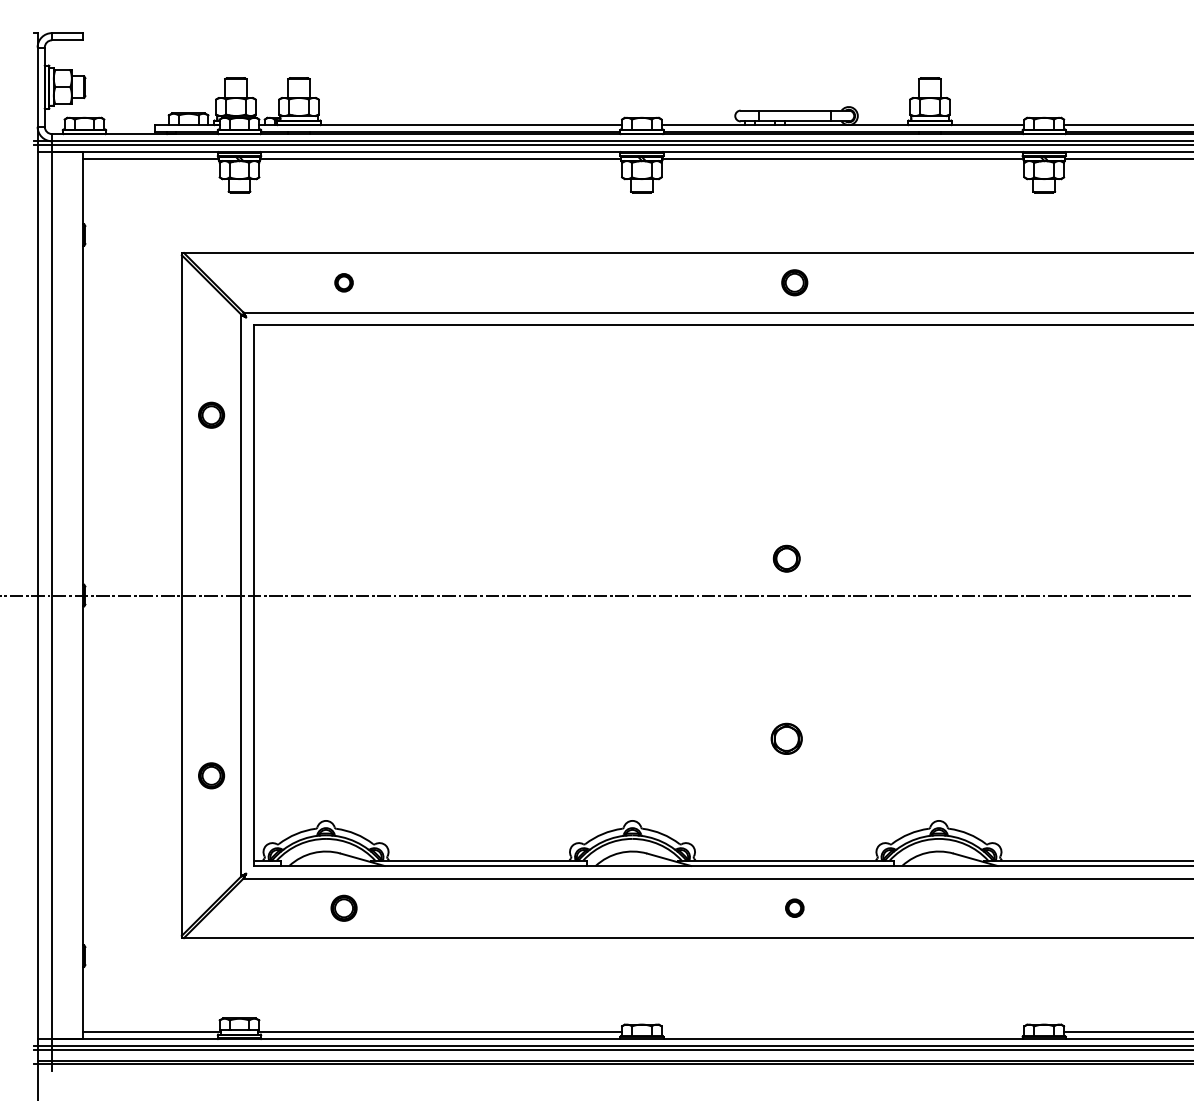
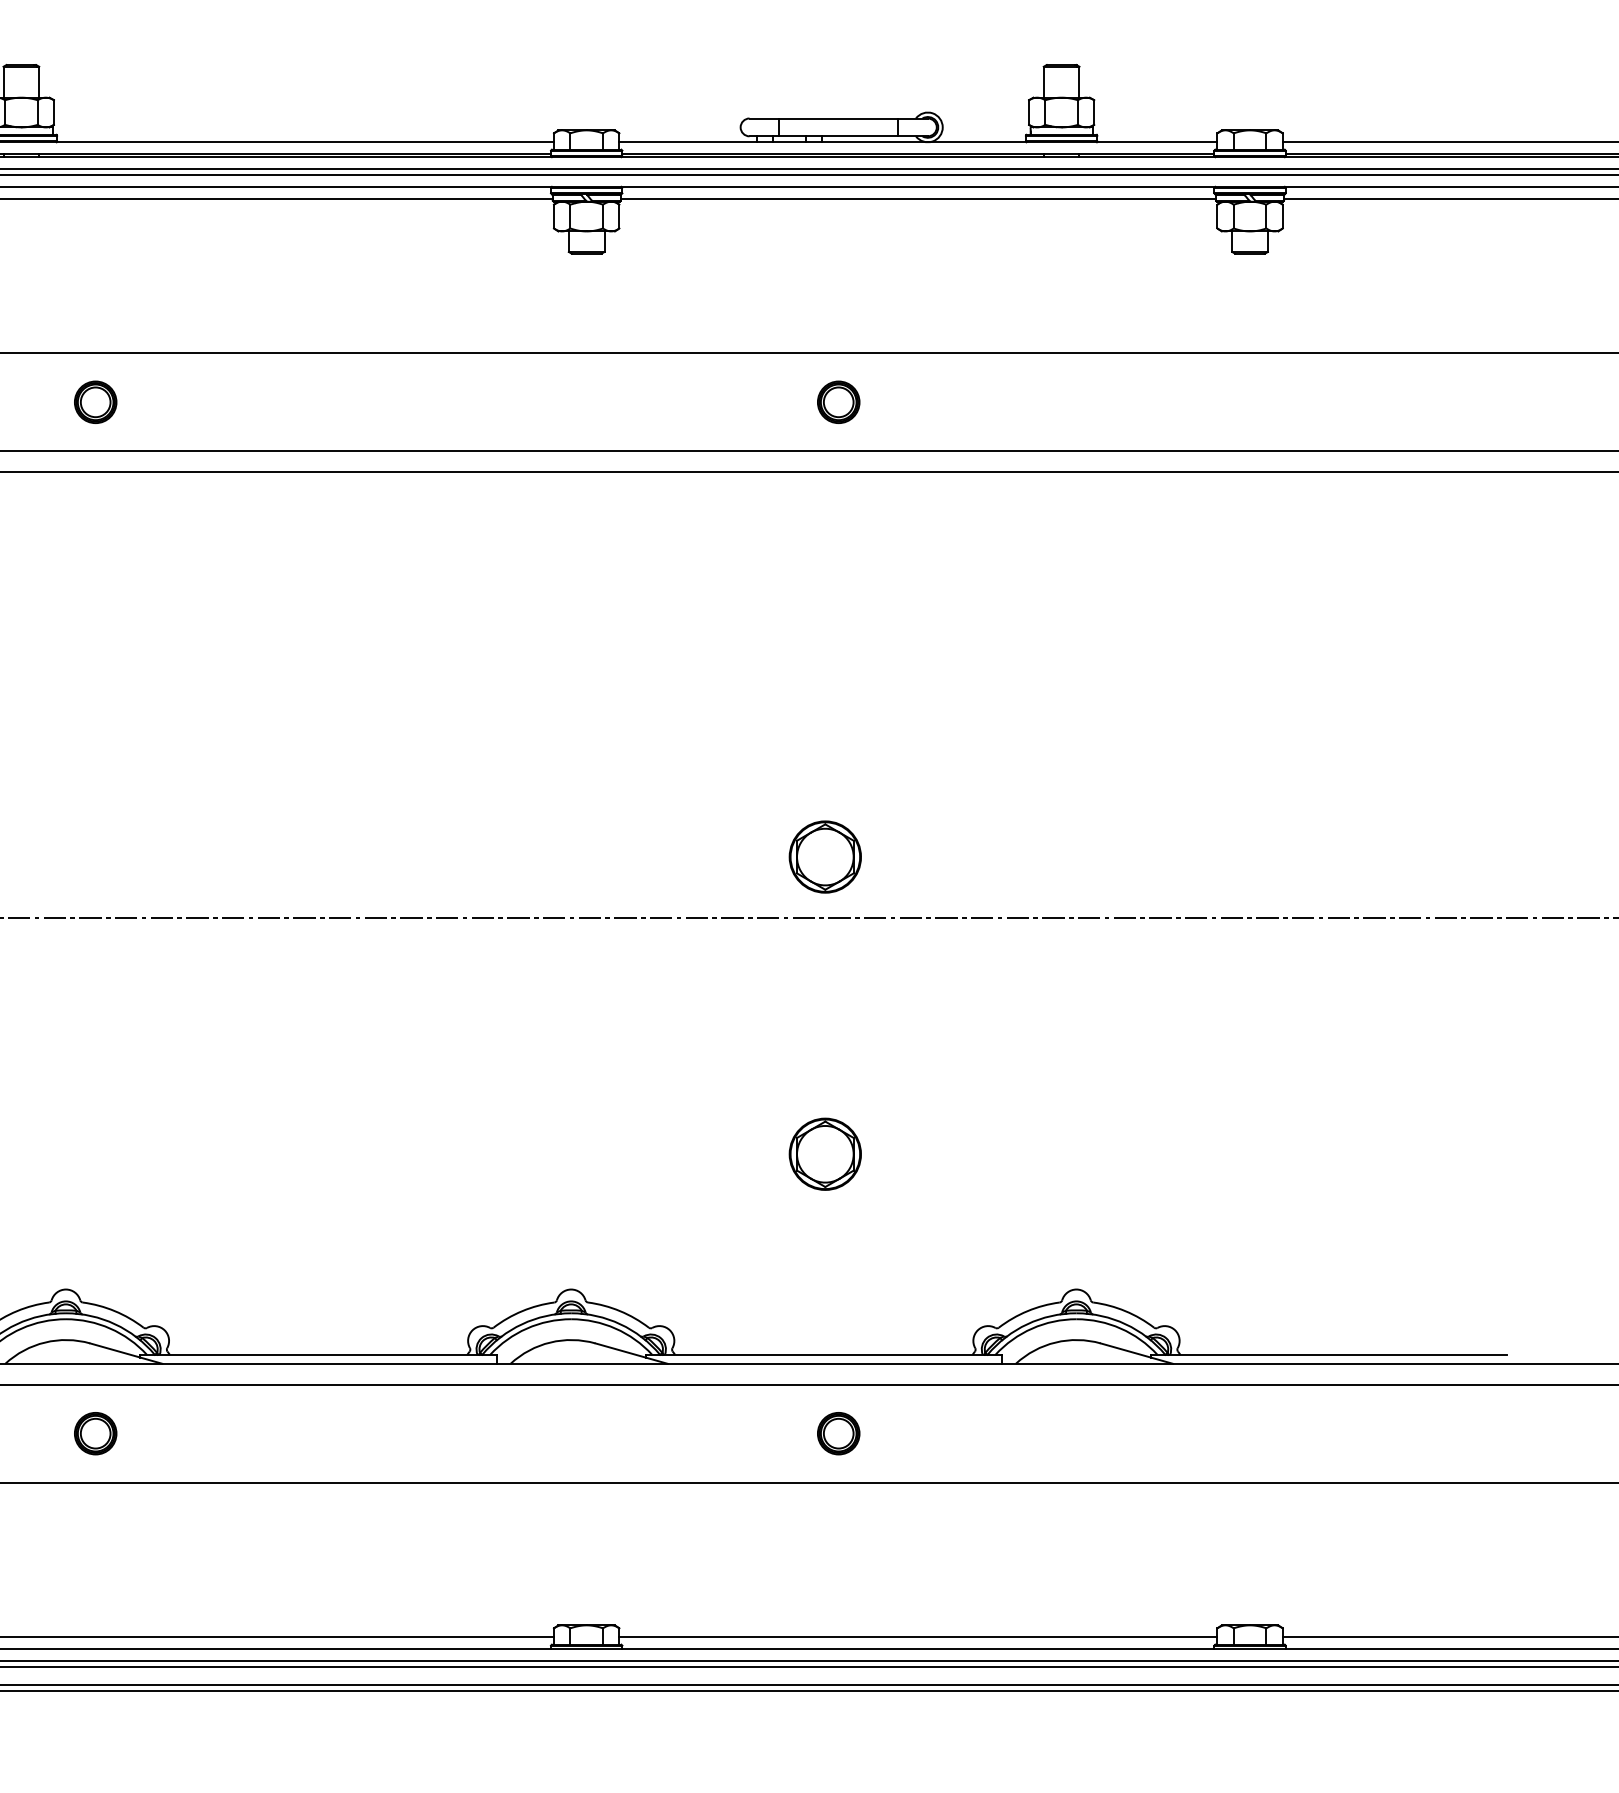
part: (343, 282) -> (94, 401), size x1.43
part: (786, 558) -> (825, 856), size x1.67
part: (786, 738) -> (825, 1153), size x1.43
part: (794, 907) -> (838, 1432), size x1.43
line: (842, 1031) -> (917, 1636), added

